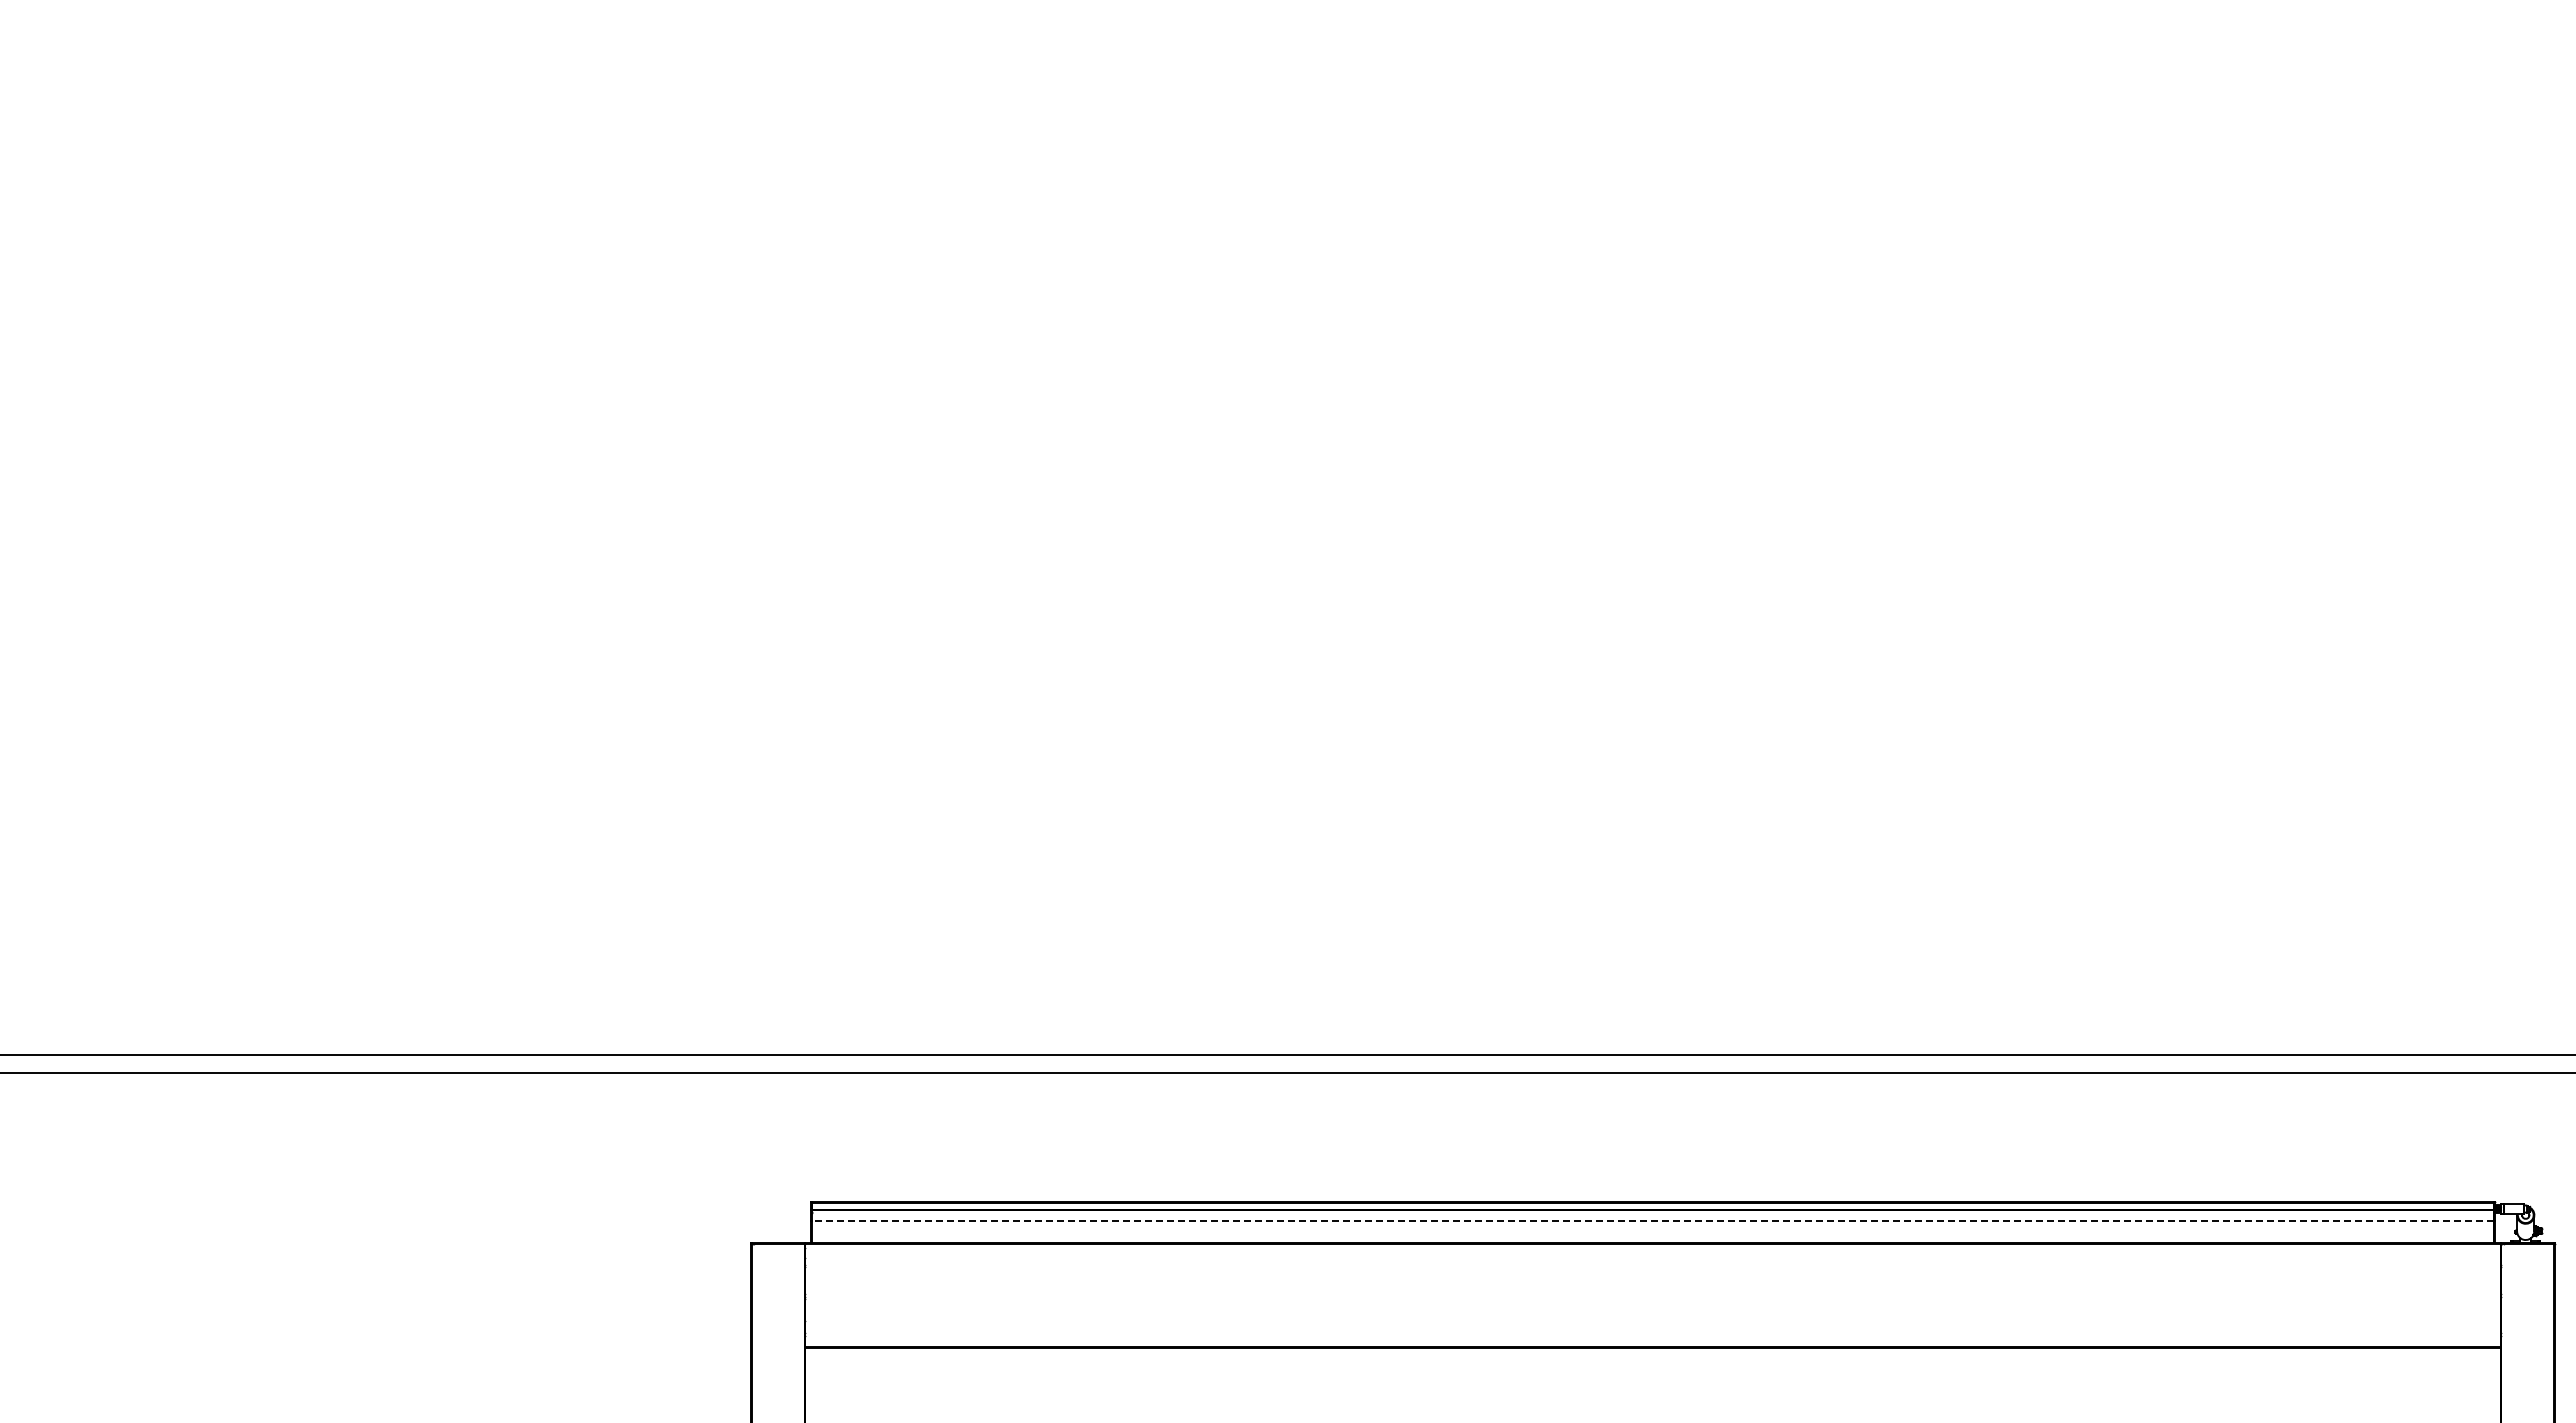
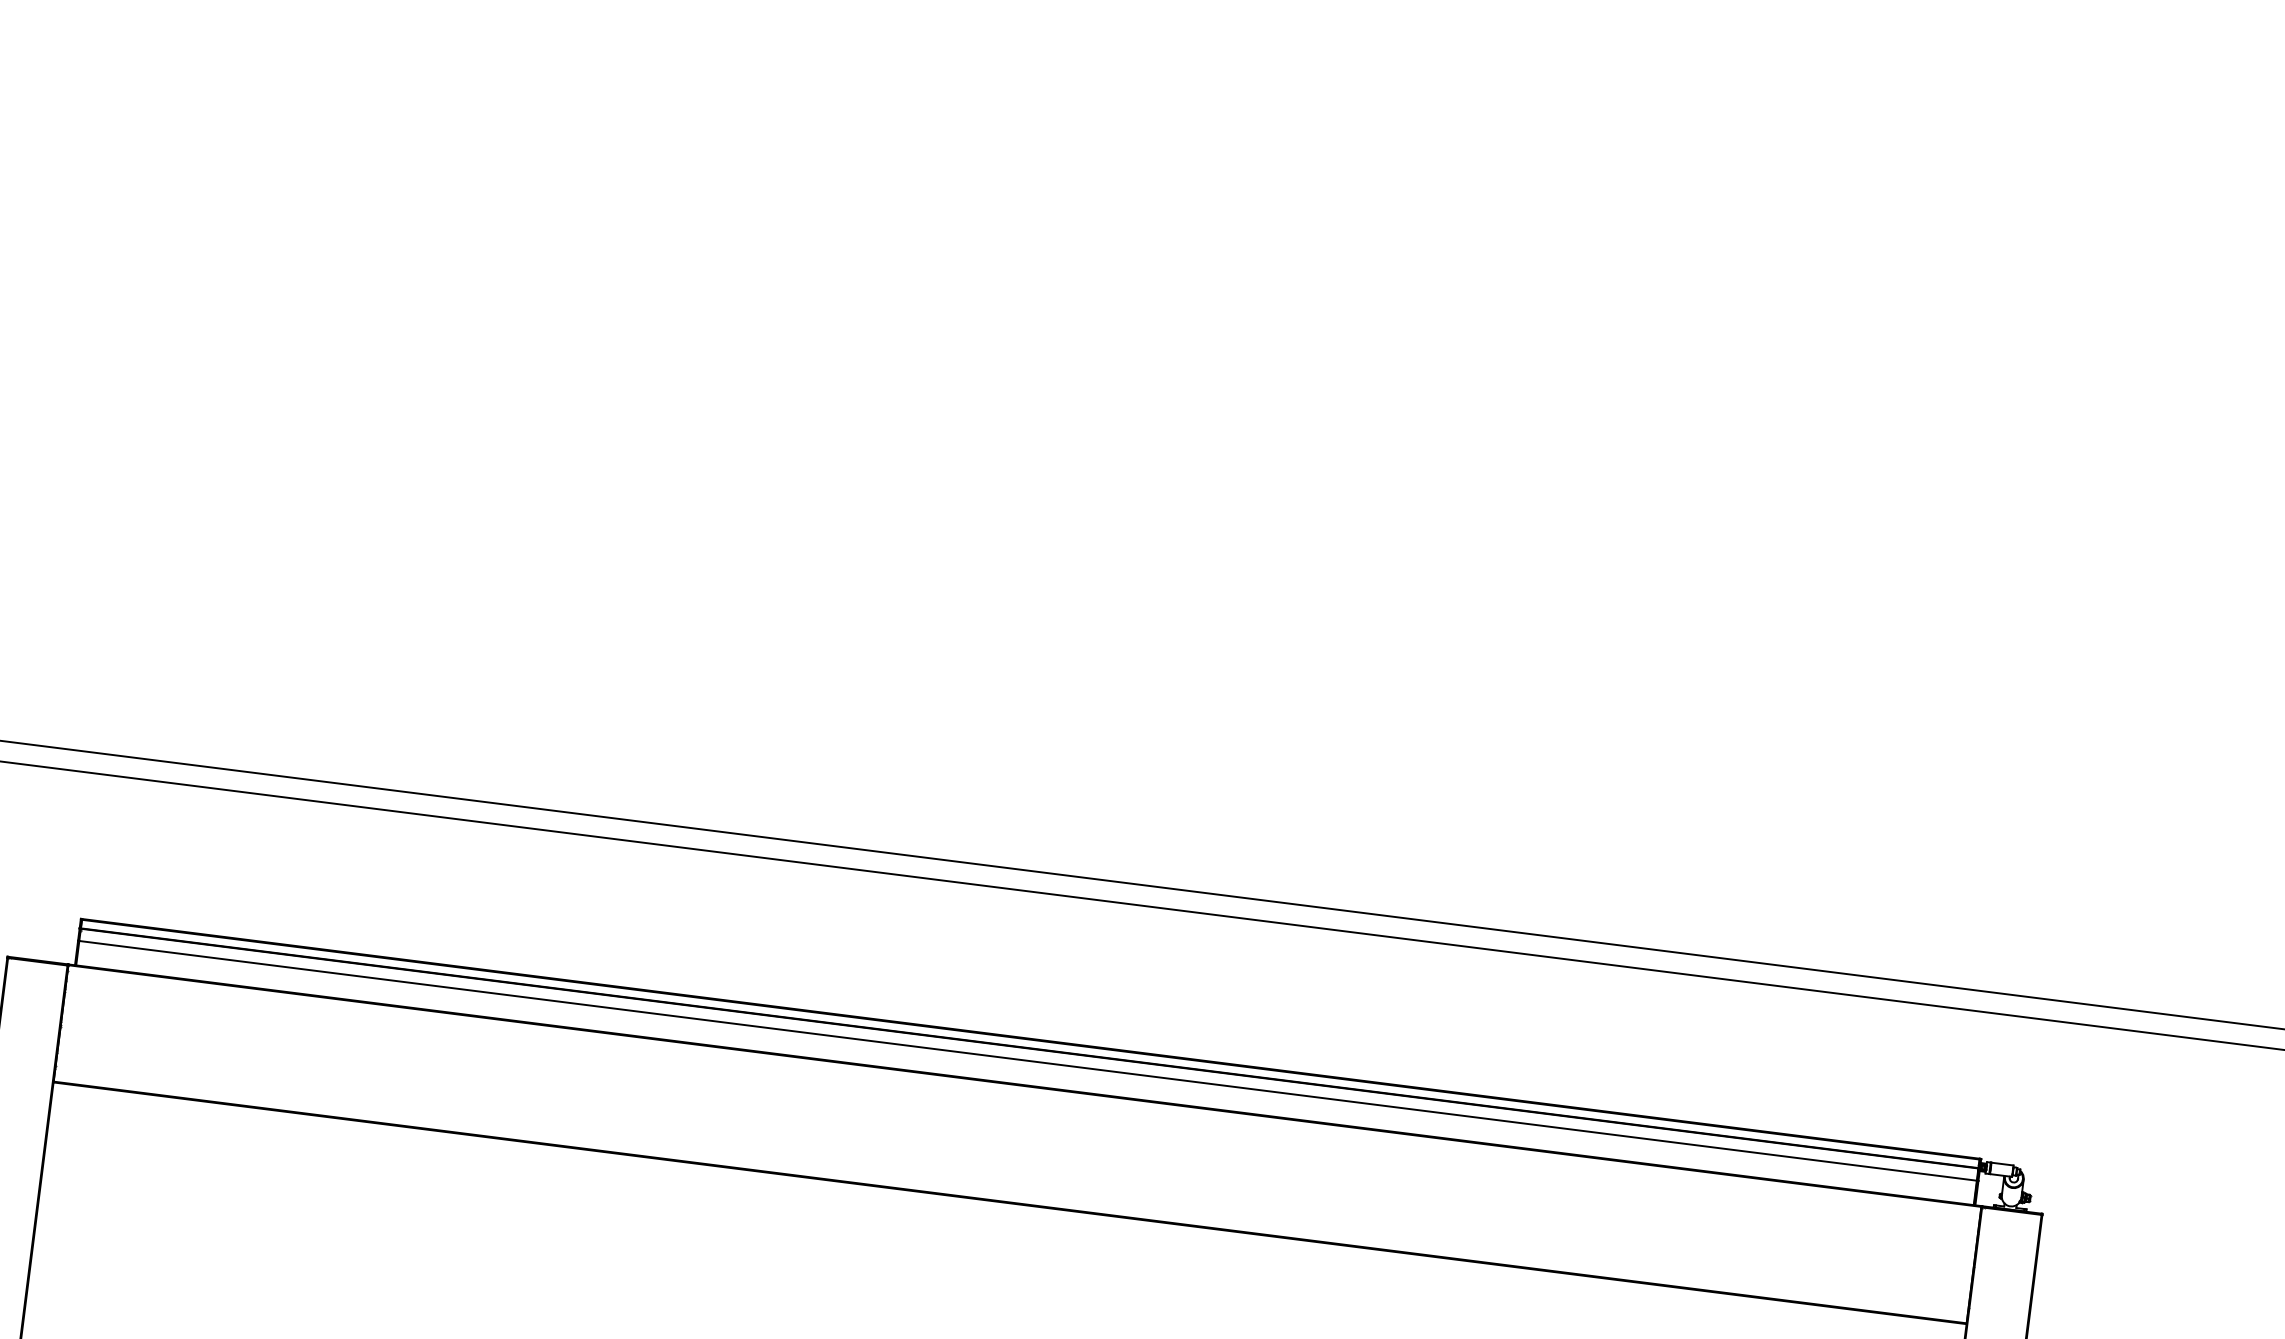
line: (1652, 1221) -> (1027, 1060), dashed -> solid

